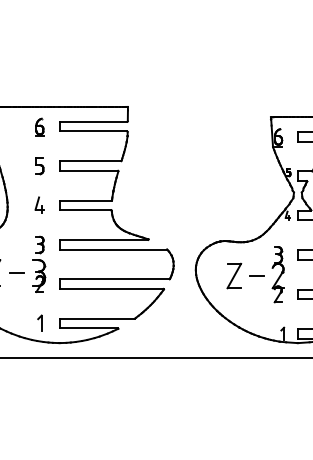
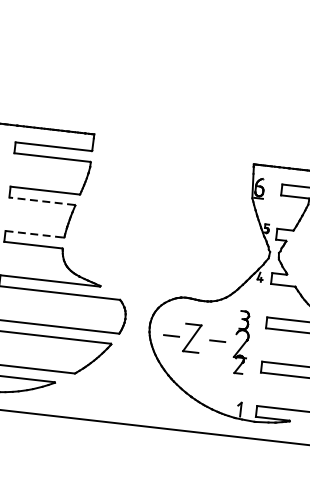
line: (88, 170) -> (41, 200), solid -> dashed
line: (85, 200) -> (34, 234), solid -> dashed
line: (215, 275) -> (171, 335), added

